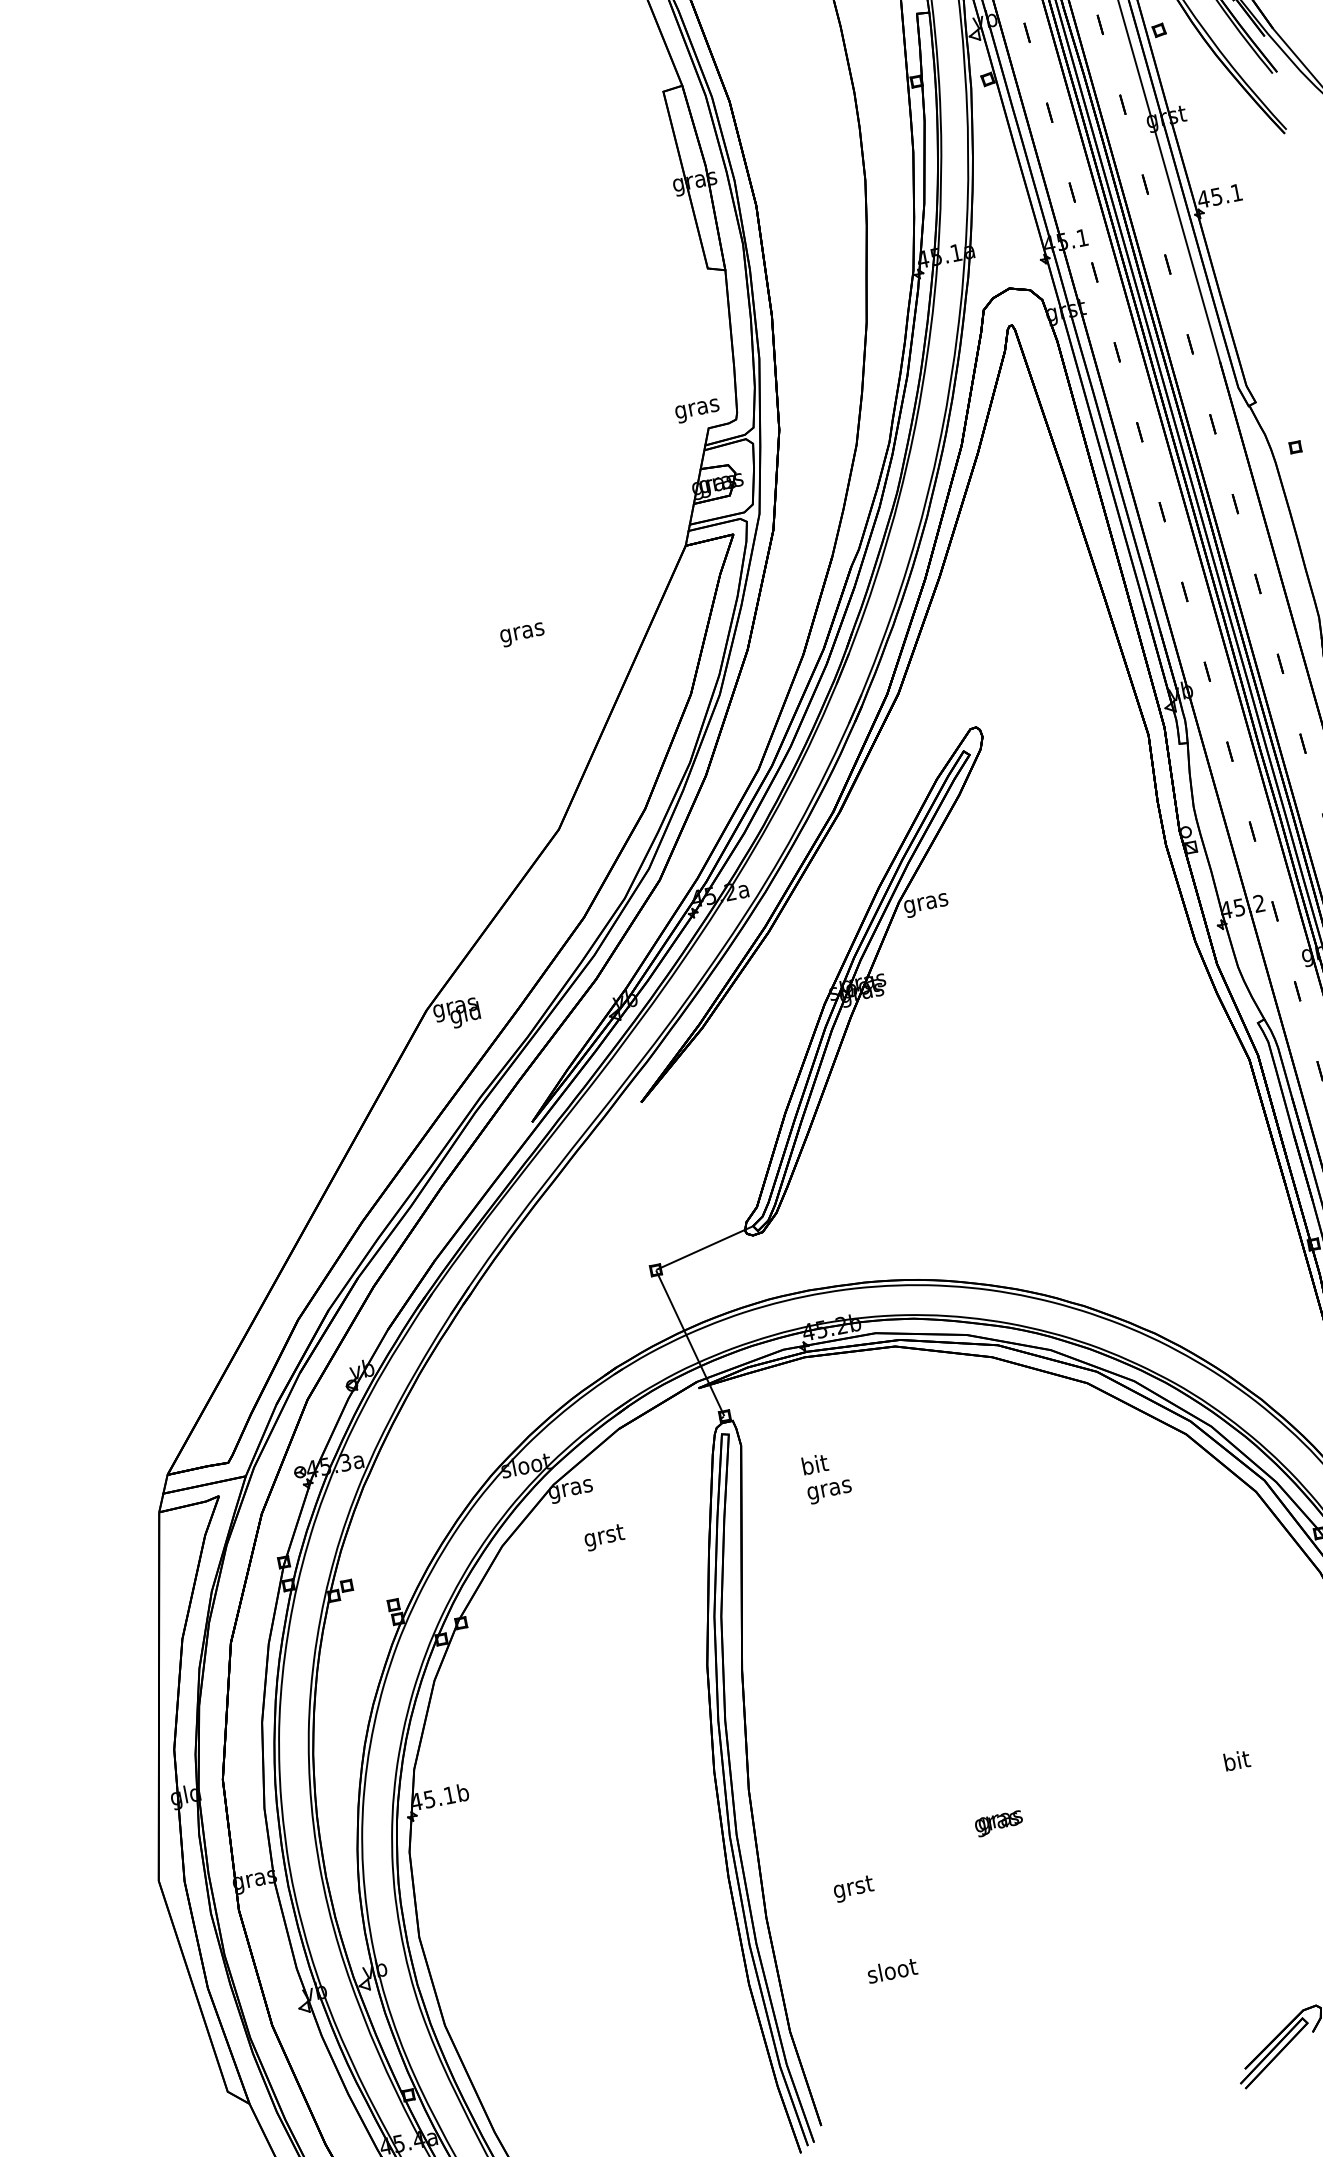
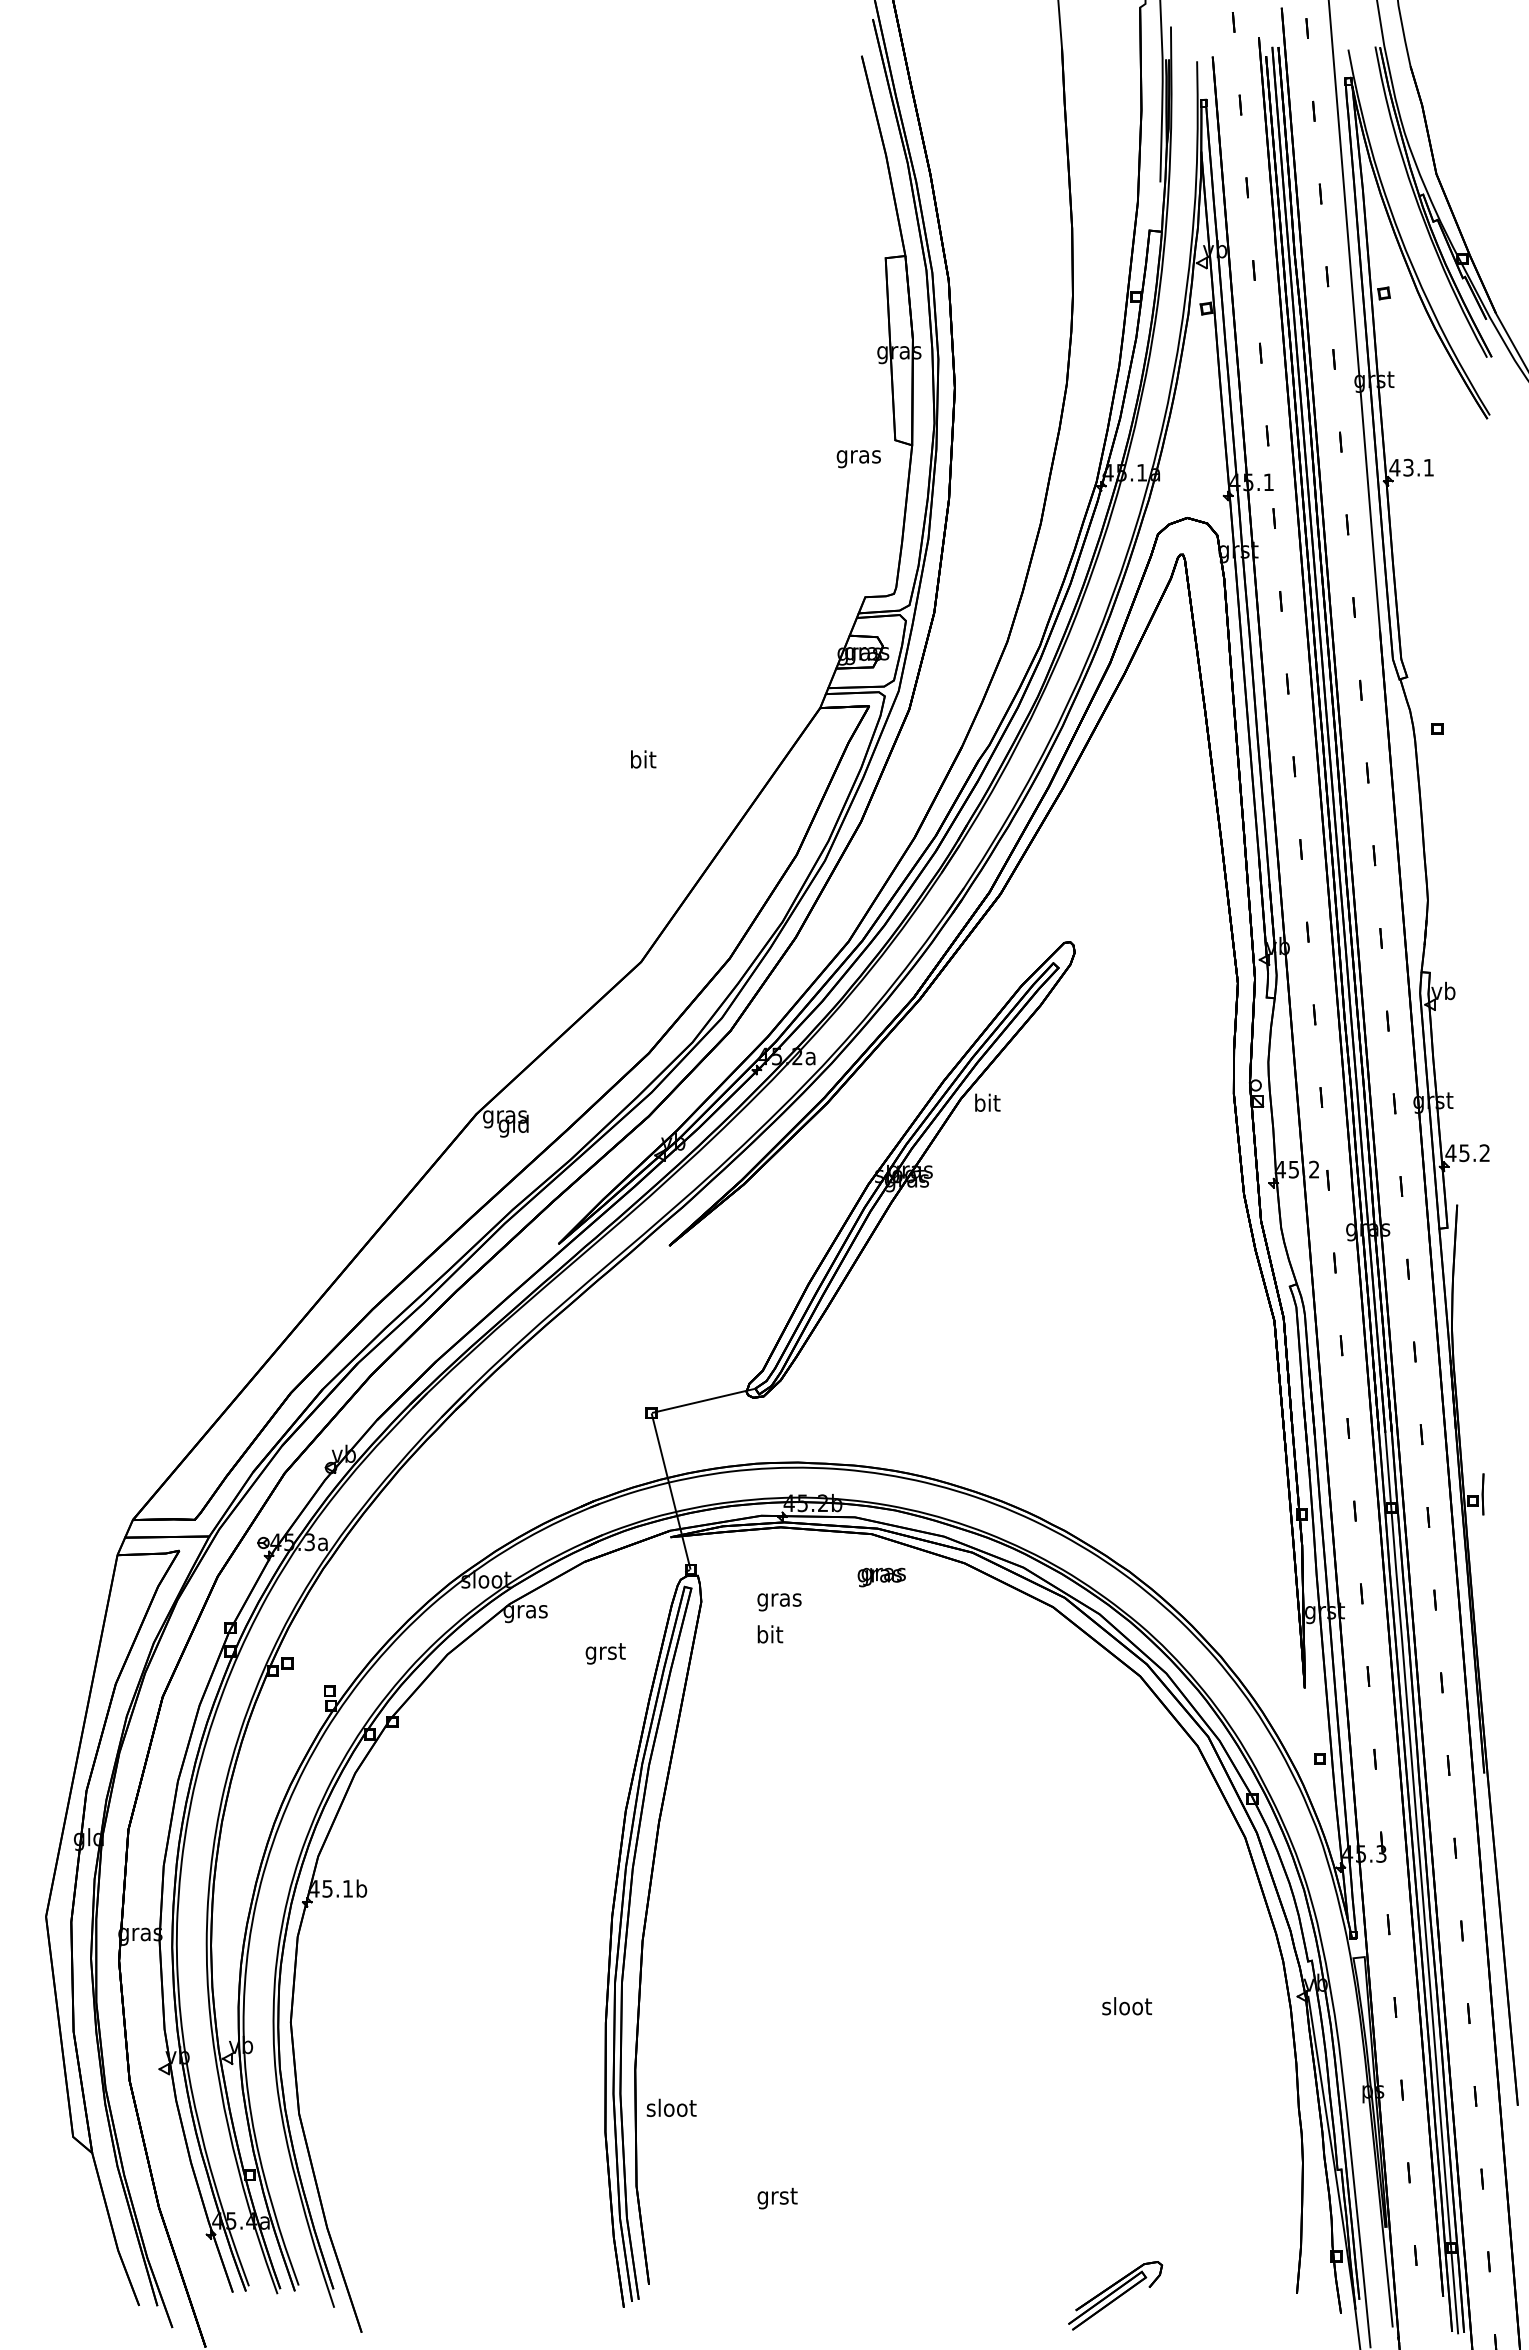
text: (1216, 195) -> (1408, 466), 45.1 -> 43.1
text: (697, 411) -> (858, 459), moved
text: (522, 632) -> (643, 761), gras -> bit
text: (926, 902) -> (987, 1104), gras -> bit
text: (829, 1492) -> (779, 1602), moved
text: (604, 1537) -> (605, 1653), moved
text: (1237, 1760) -> (1127, 2006), bit -> sloot
text: (998, 1823) -> (881, 1577), moved
text: (853, 1888) -> (777, 2198), moved
text: (892, 1970) -> (671, 2107), moved

